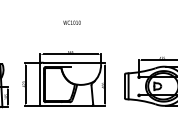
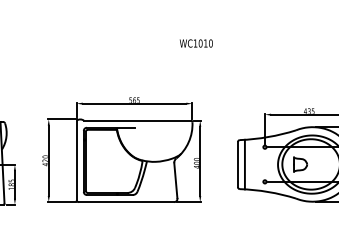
text: (71, 22) -> (195, 42), moved

